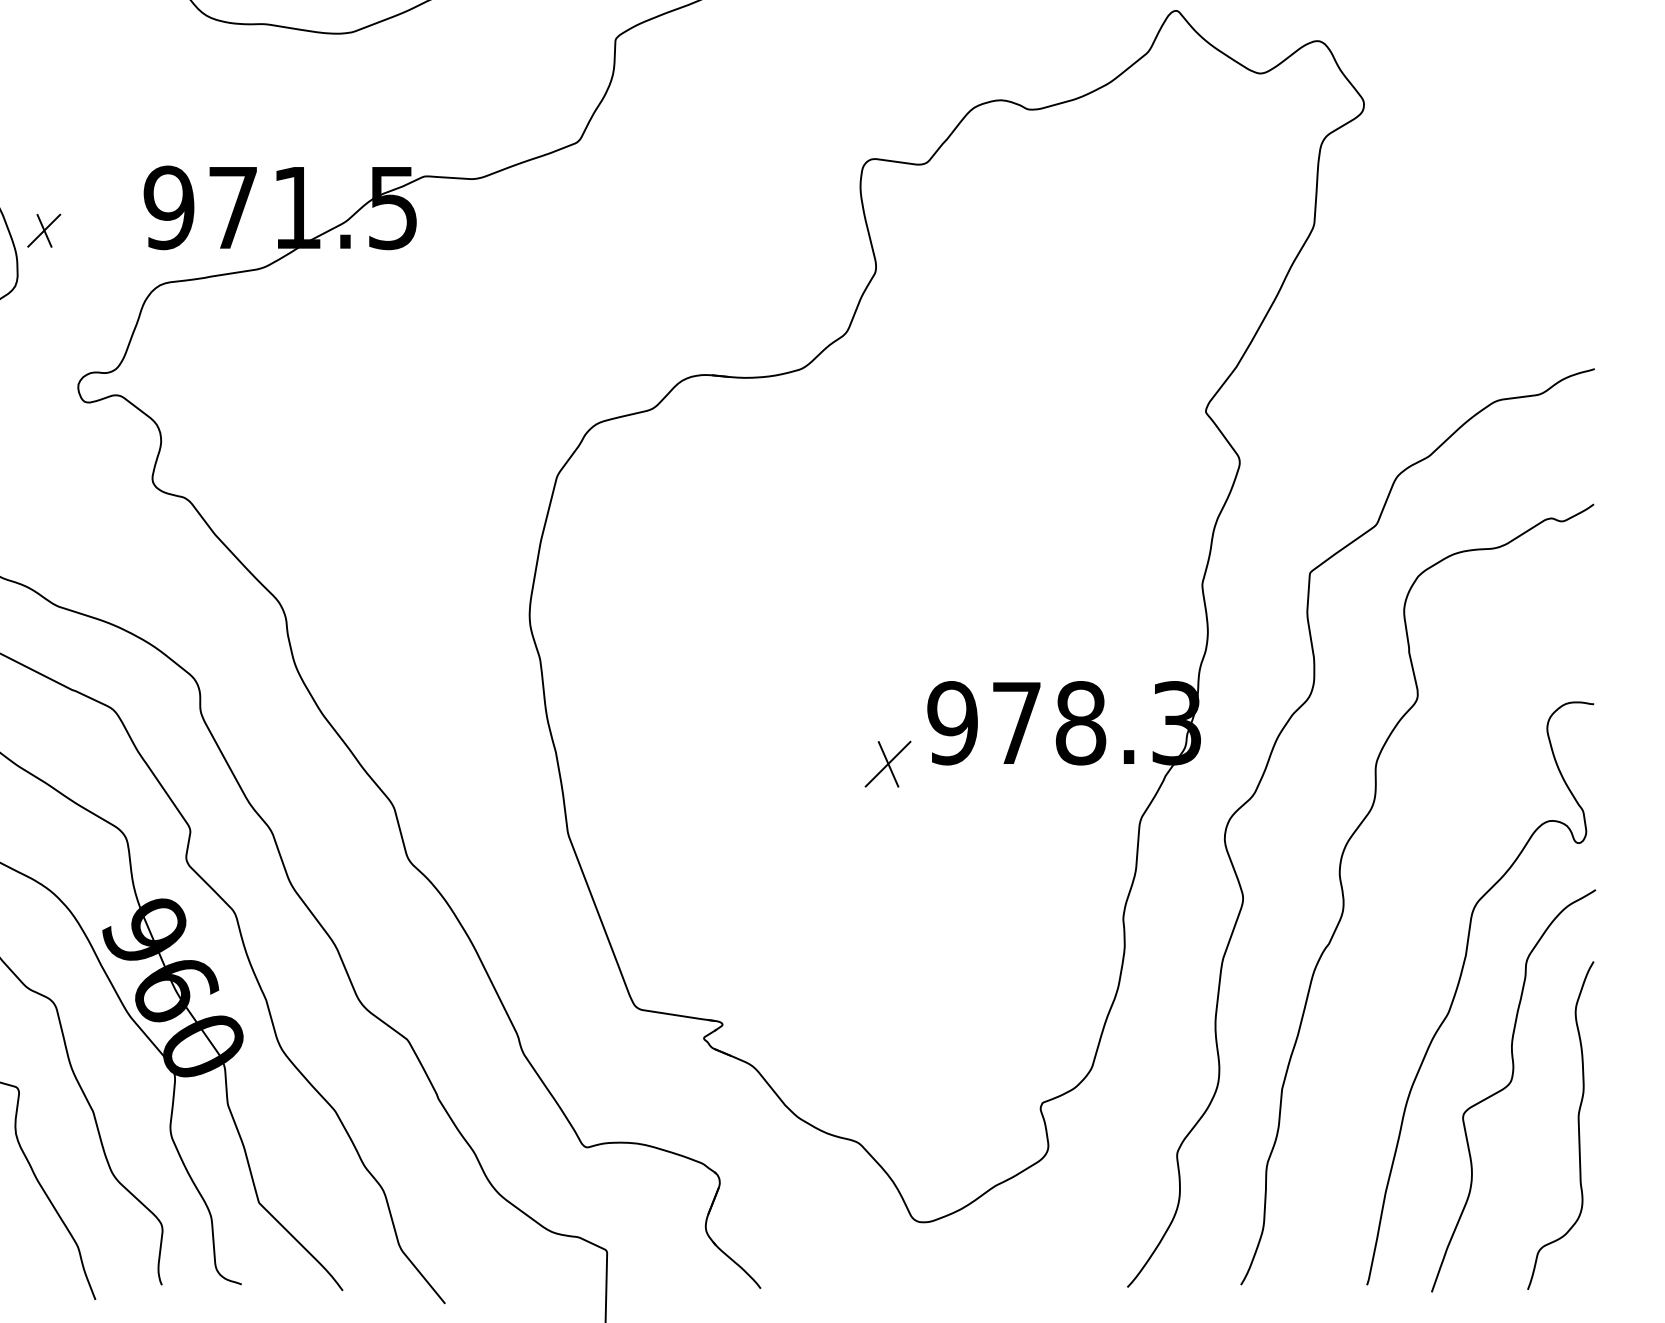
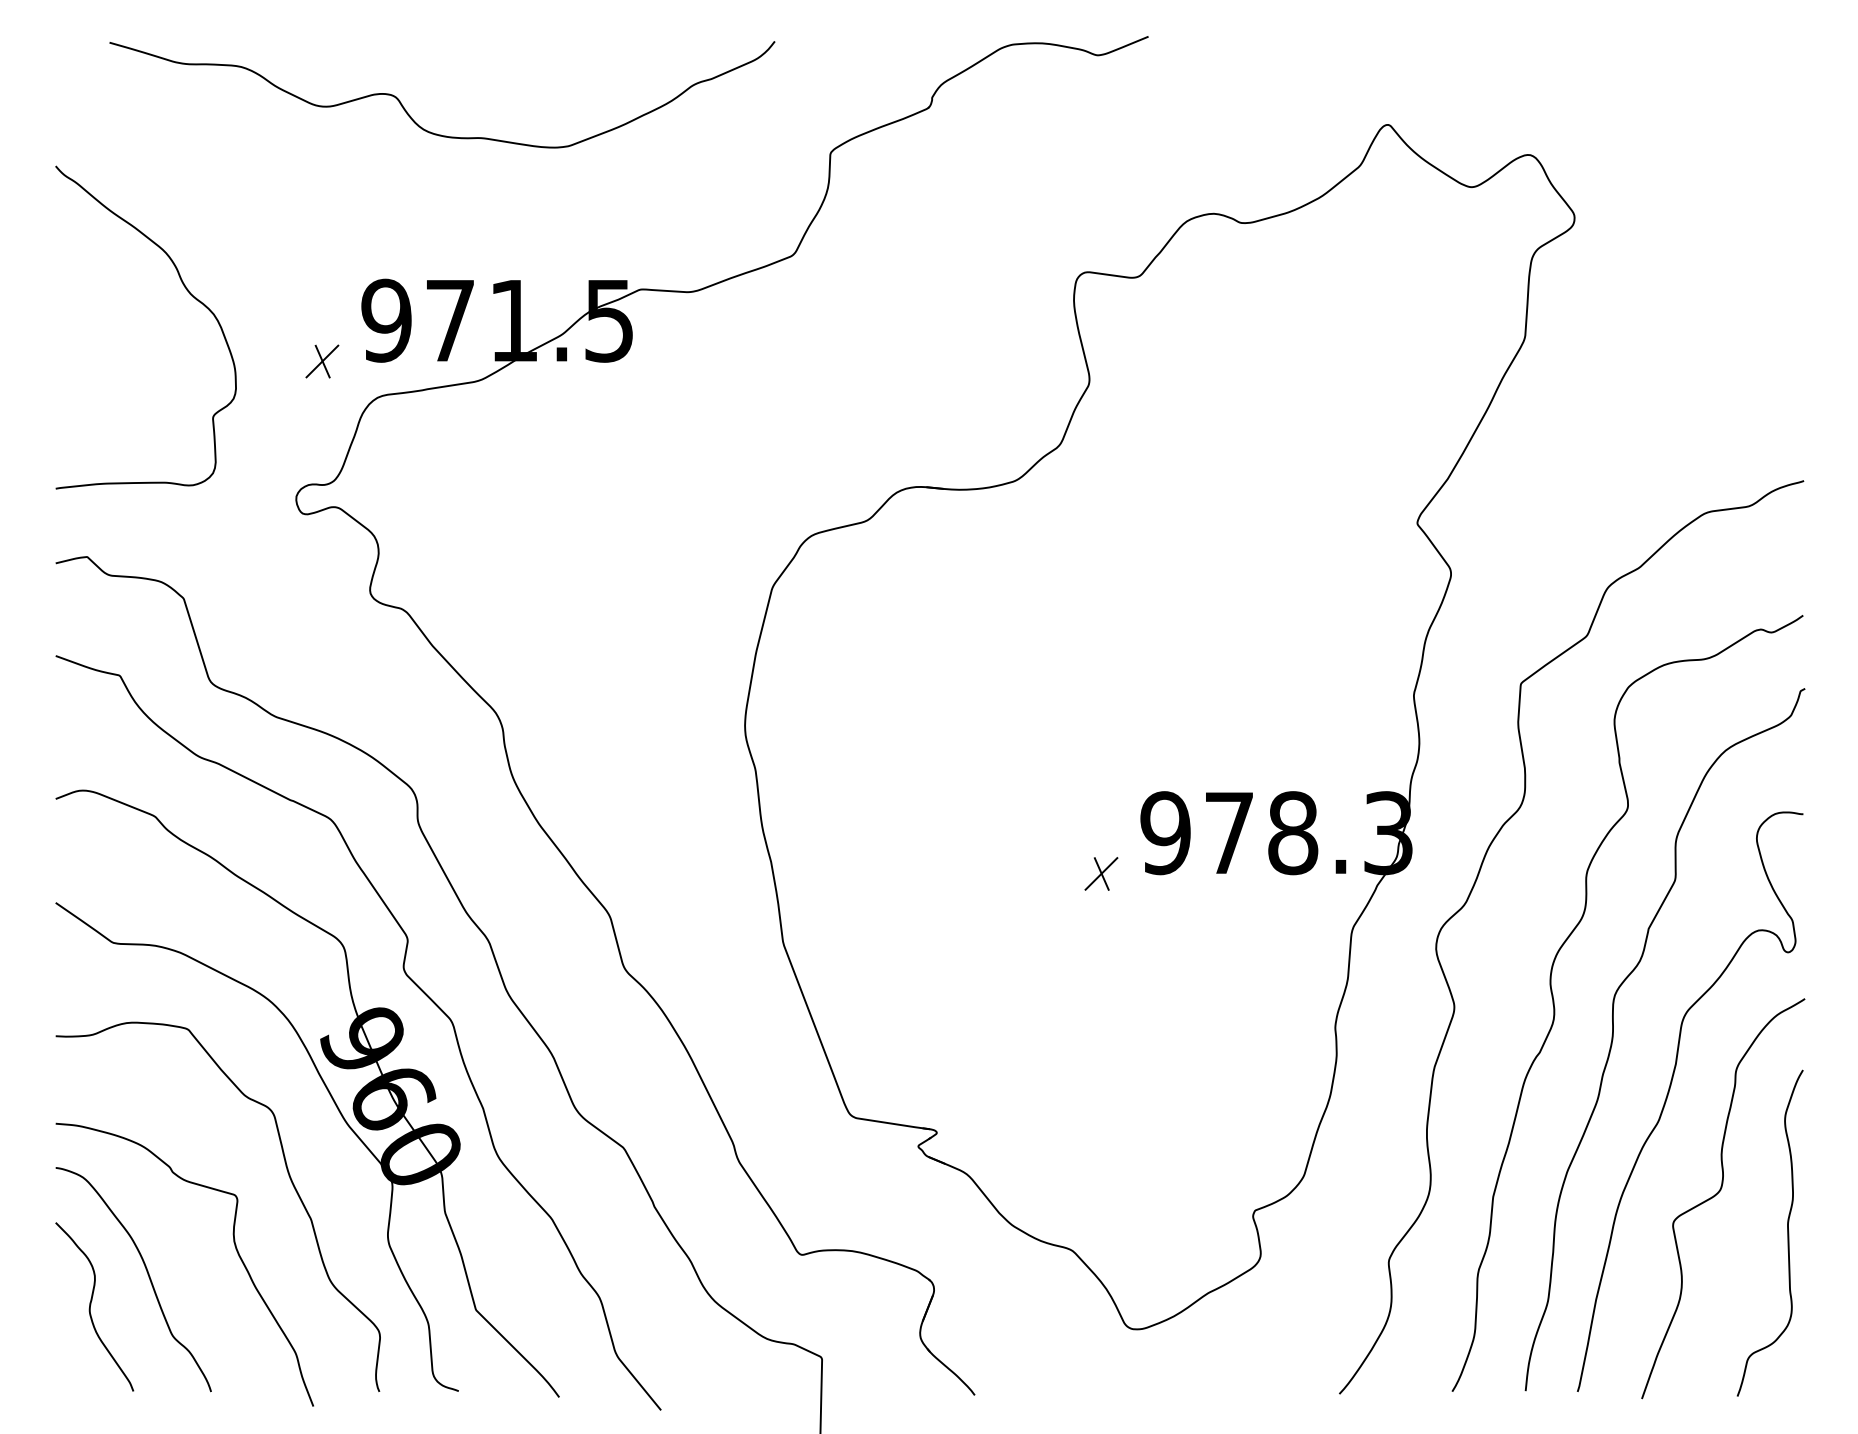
part: (44, 230) -> (322, 361), moved
part: (888, 763) -> (1101, 873), size x0.71
curve: (1403, 930) -> (1613, 1039), added

